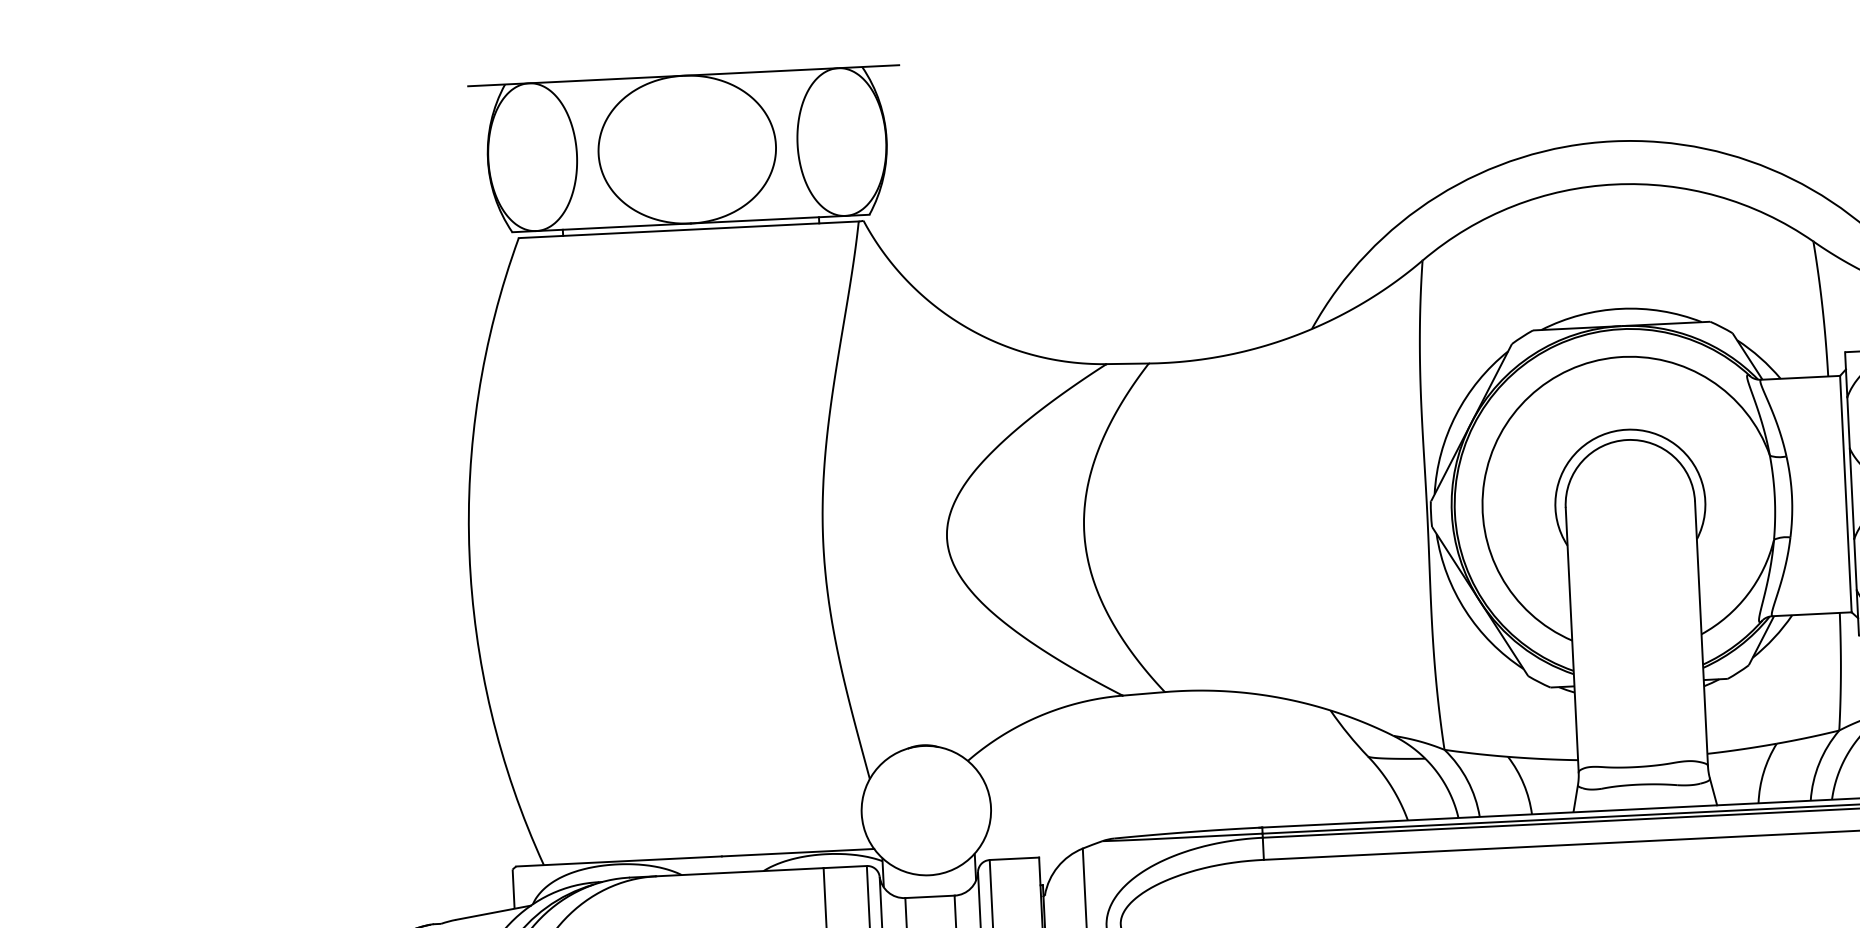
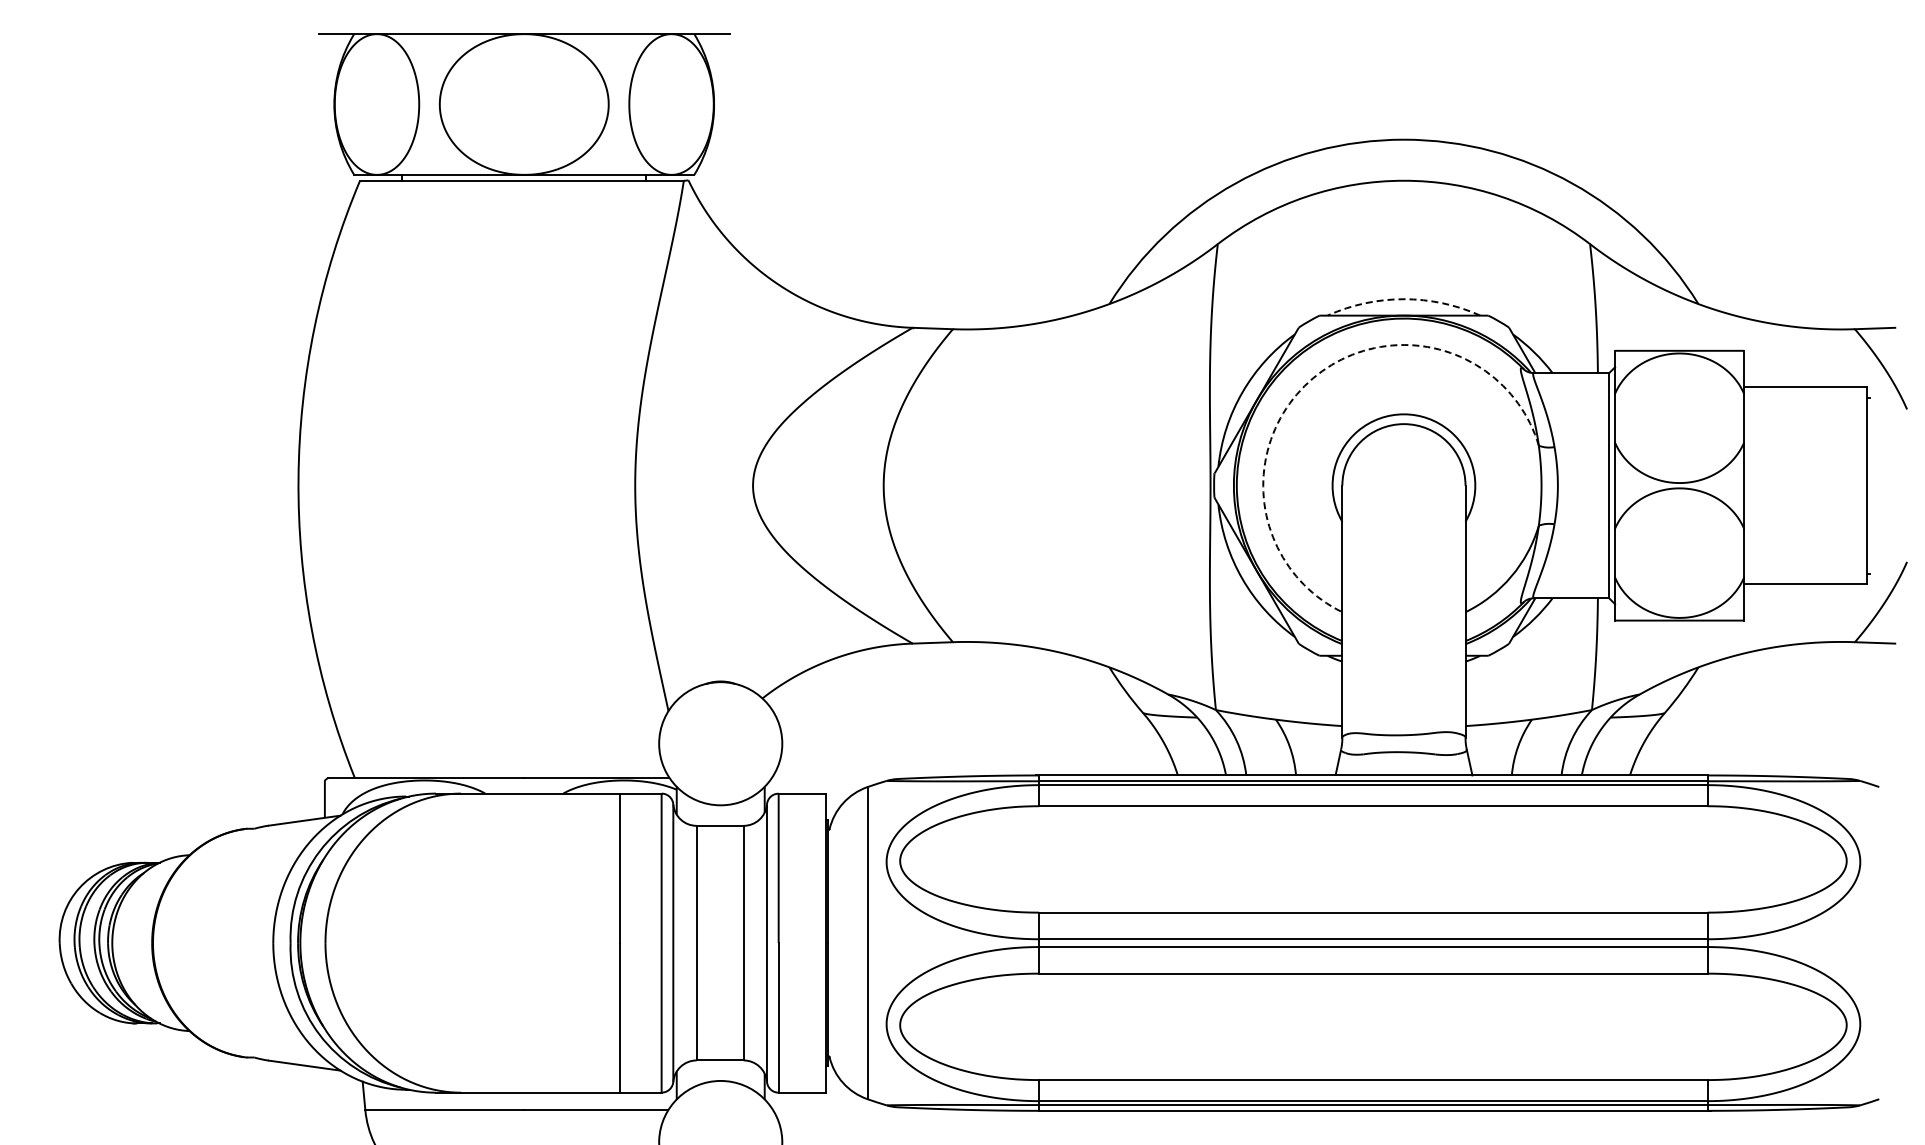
arc: (1620, 309) -> (1403, 299), solid -> dashed
arc: (1528, 396) -> (1312, 378), solid -> dashed

